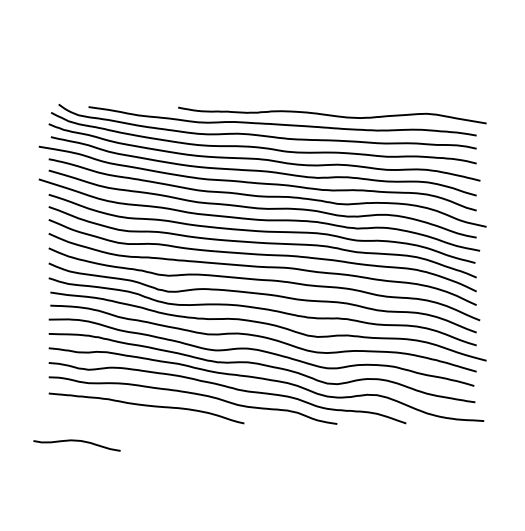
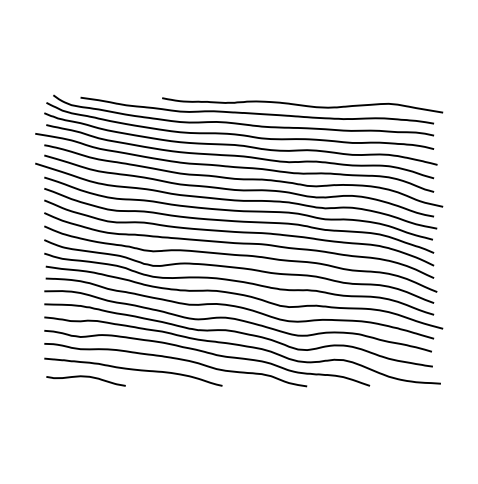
curve: (76, 441) -> (85, 377), moved

